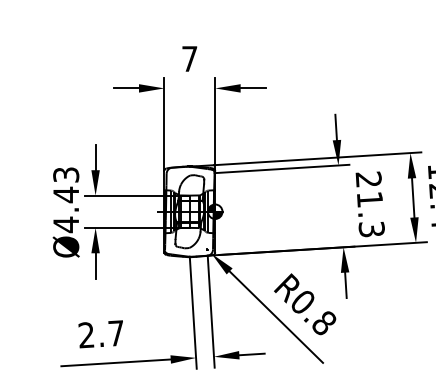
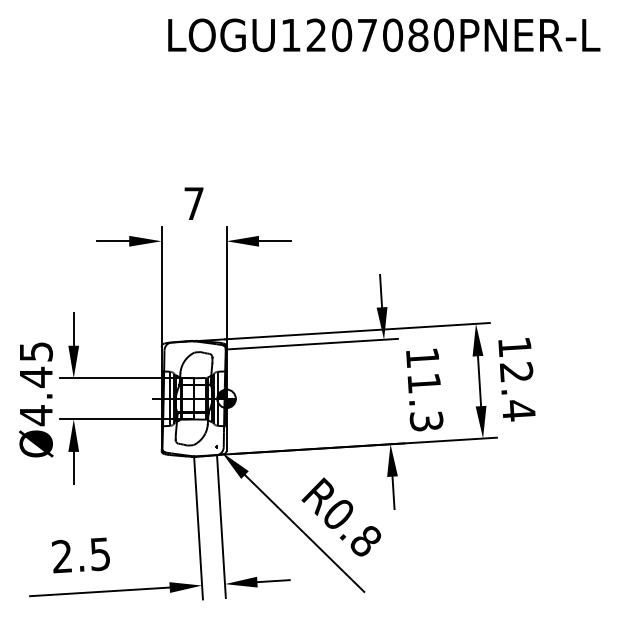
text: (65, 174) -> (35, 351), Ø4.43 -> Ø4.45
text: (368, 179) -> (422, 357), 21.3 -> 11.3
text: (115, 333) -> (99, 554), 2.7 -> 2.5

